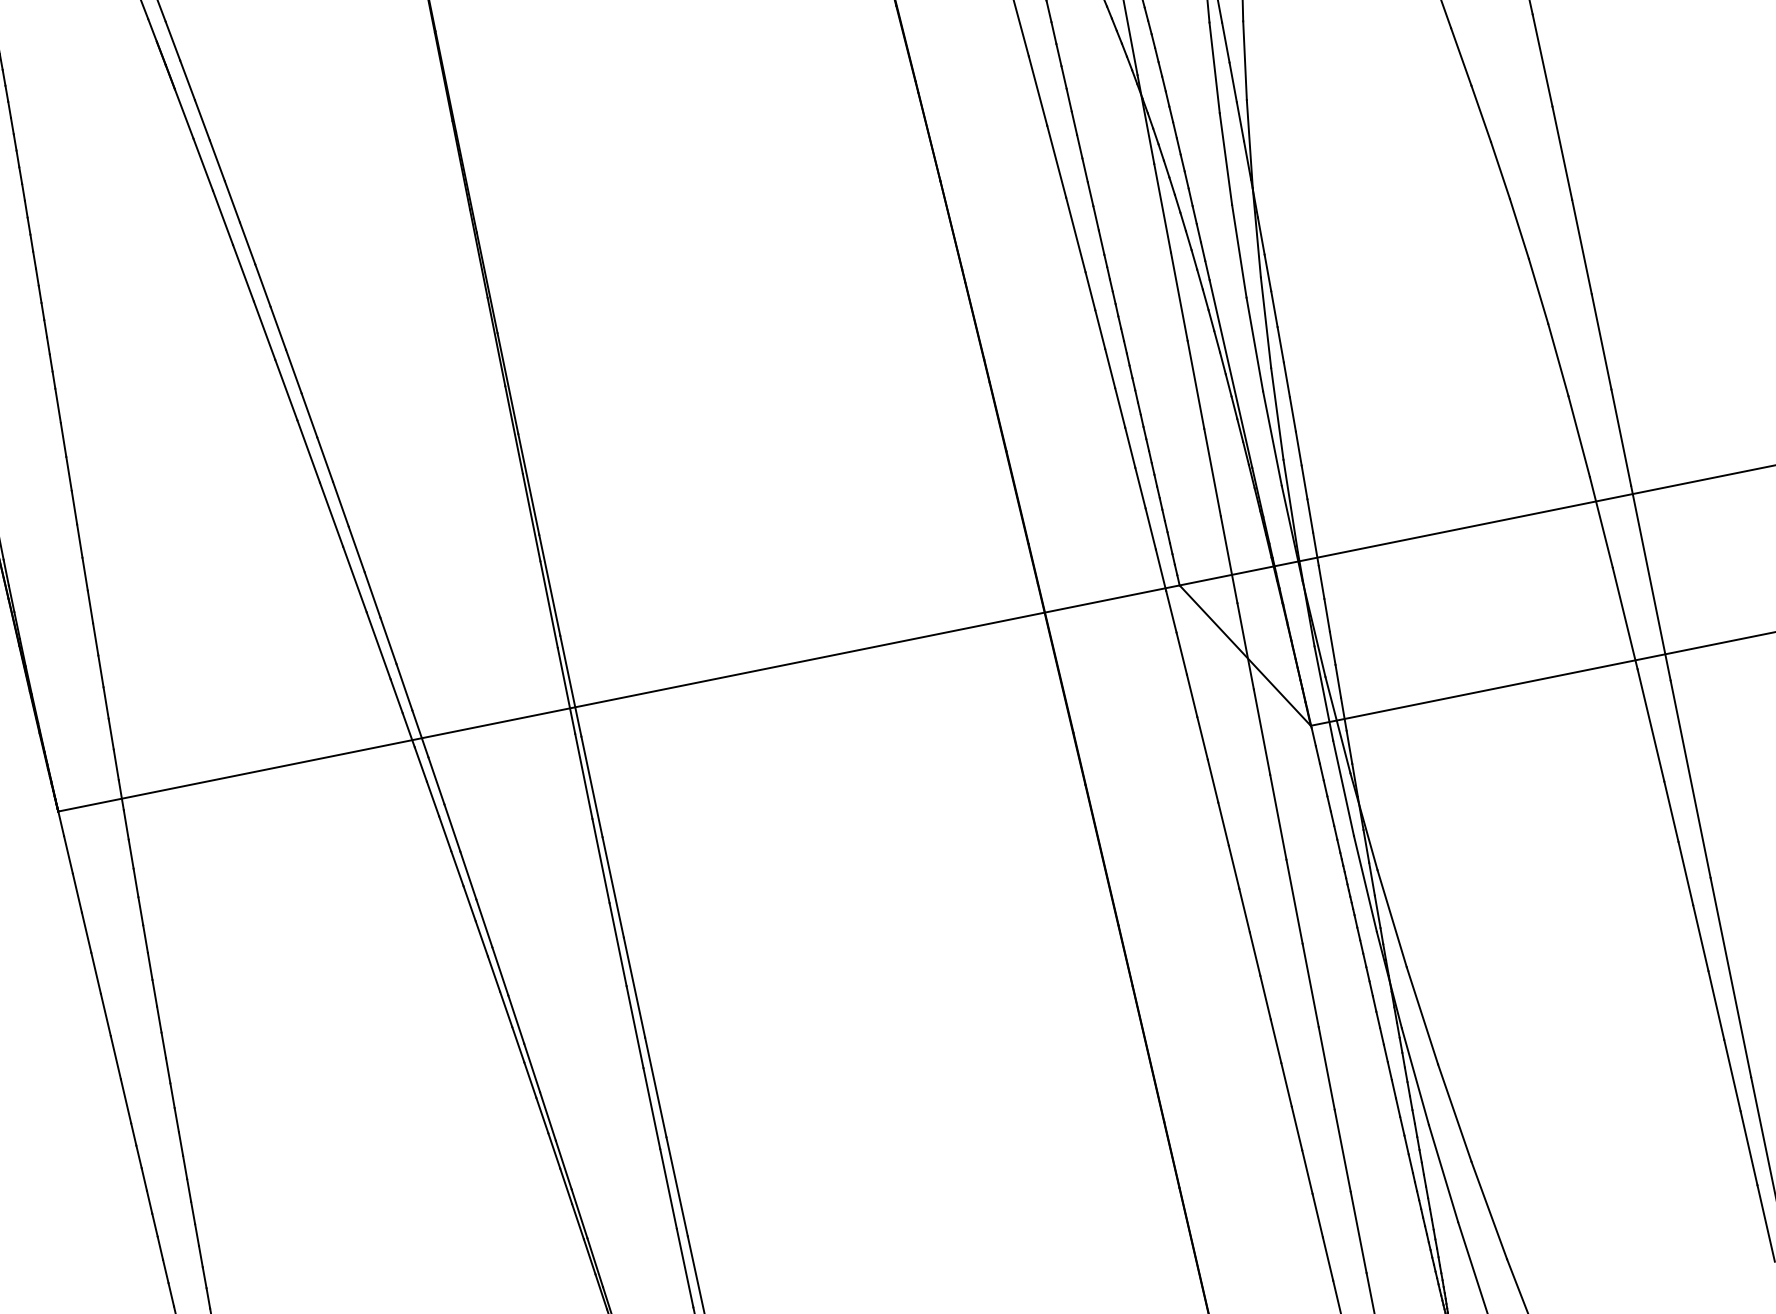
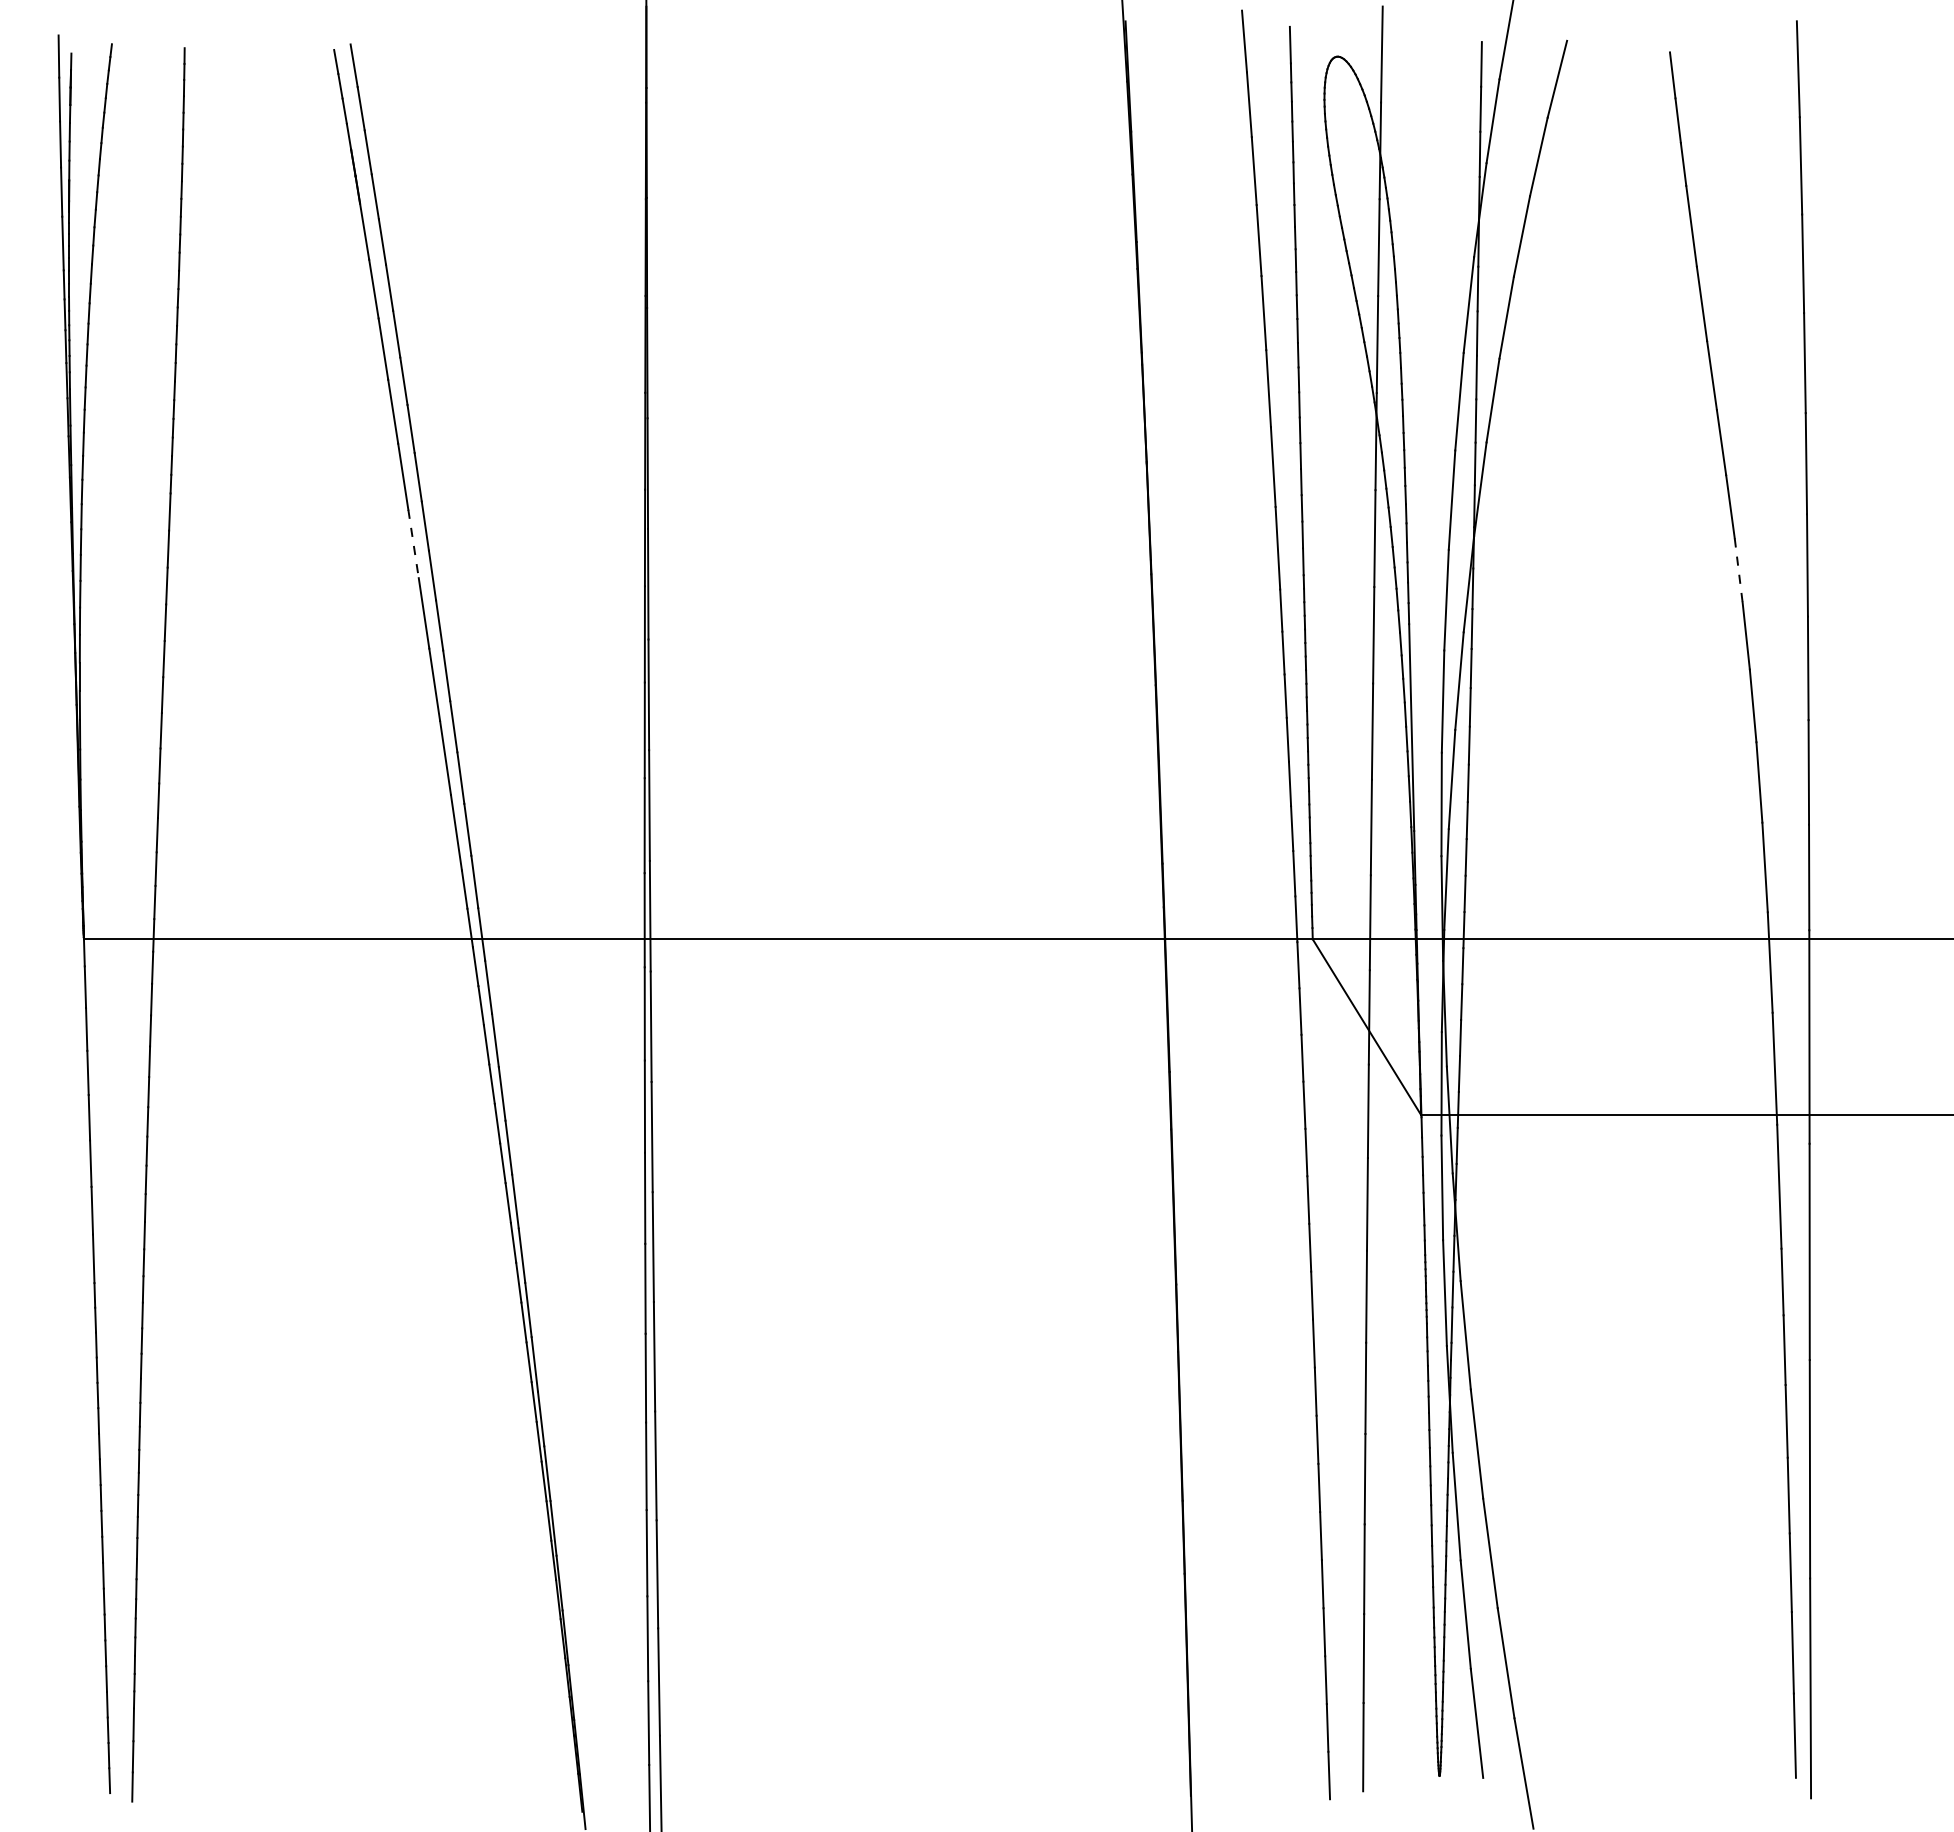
line: (1500, 170) -> (1738, 570), solid -> dashed
line: (286, 389) -> (413, 543), solid -> dashed

